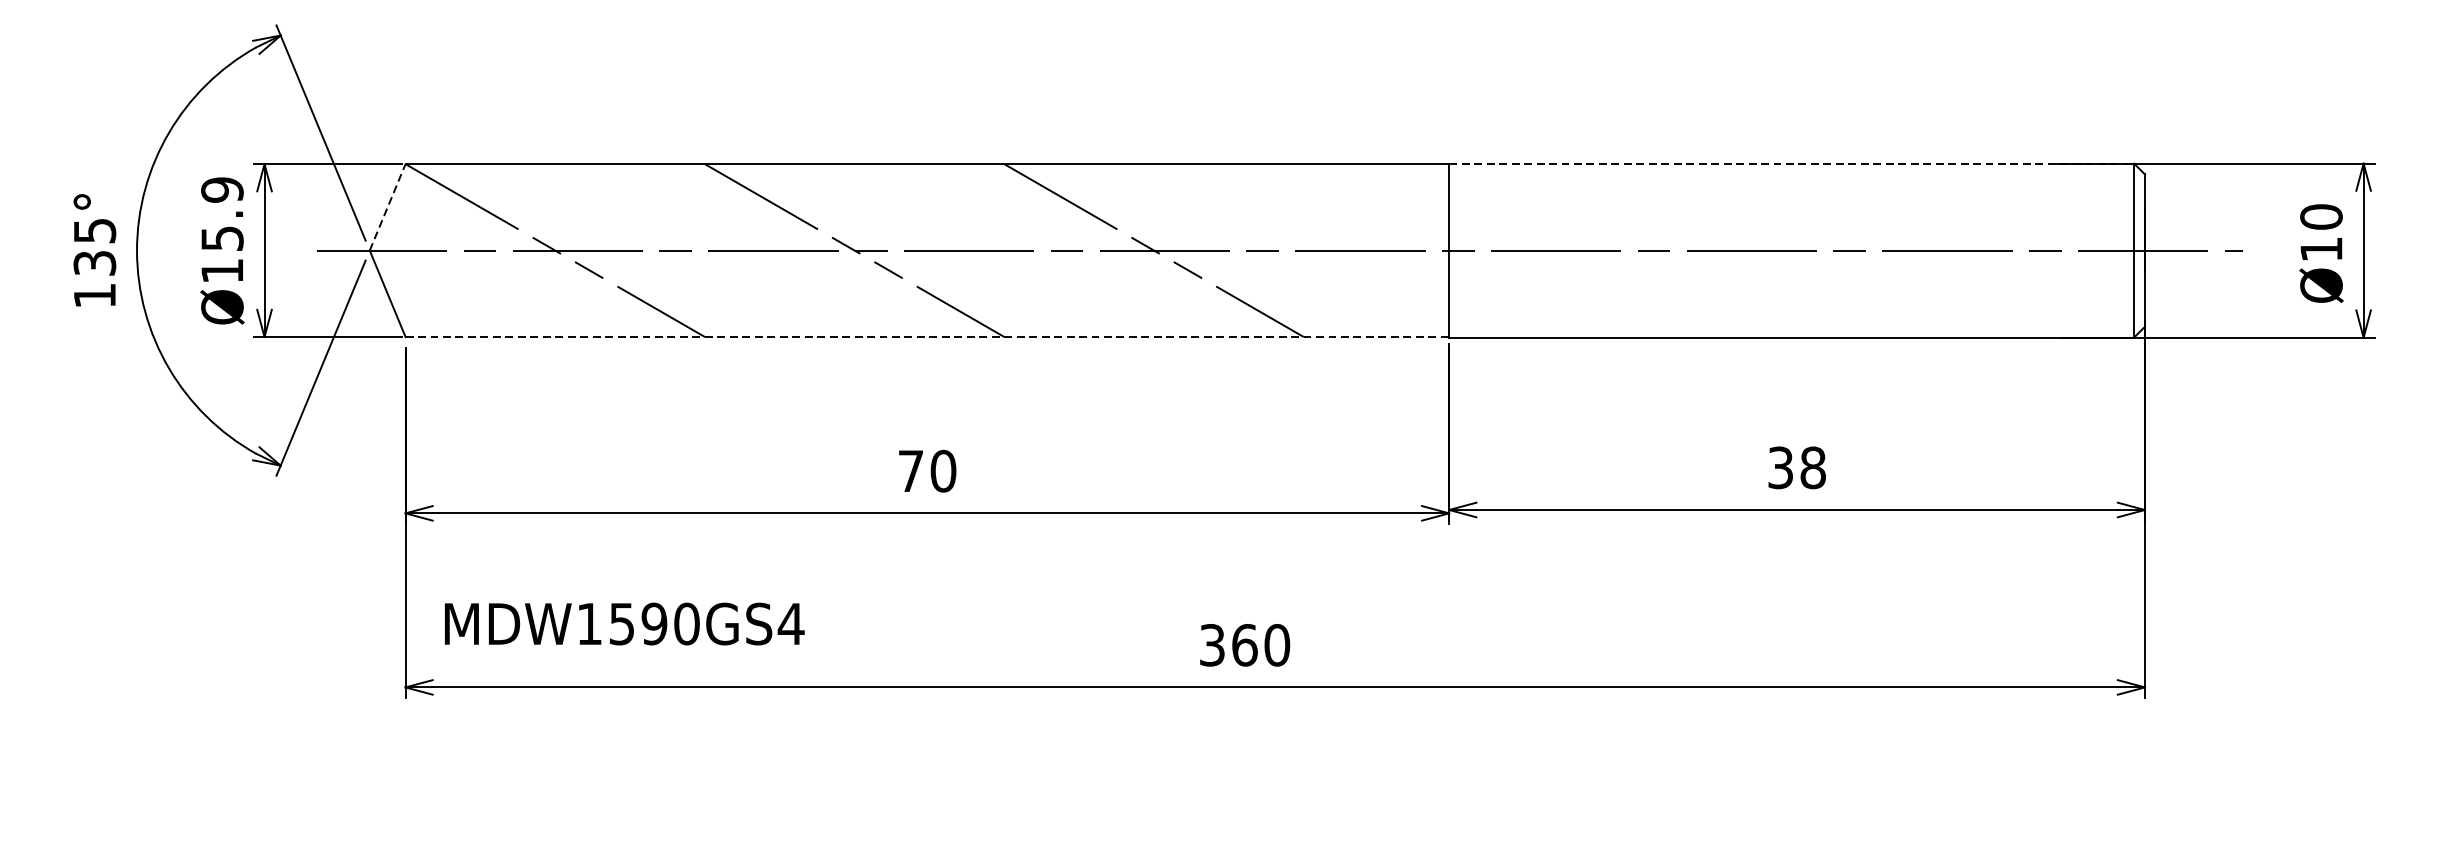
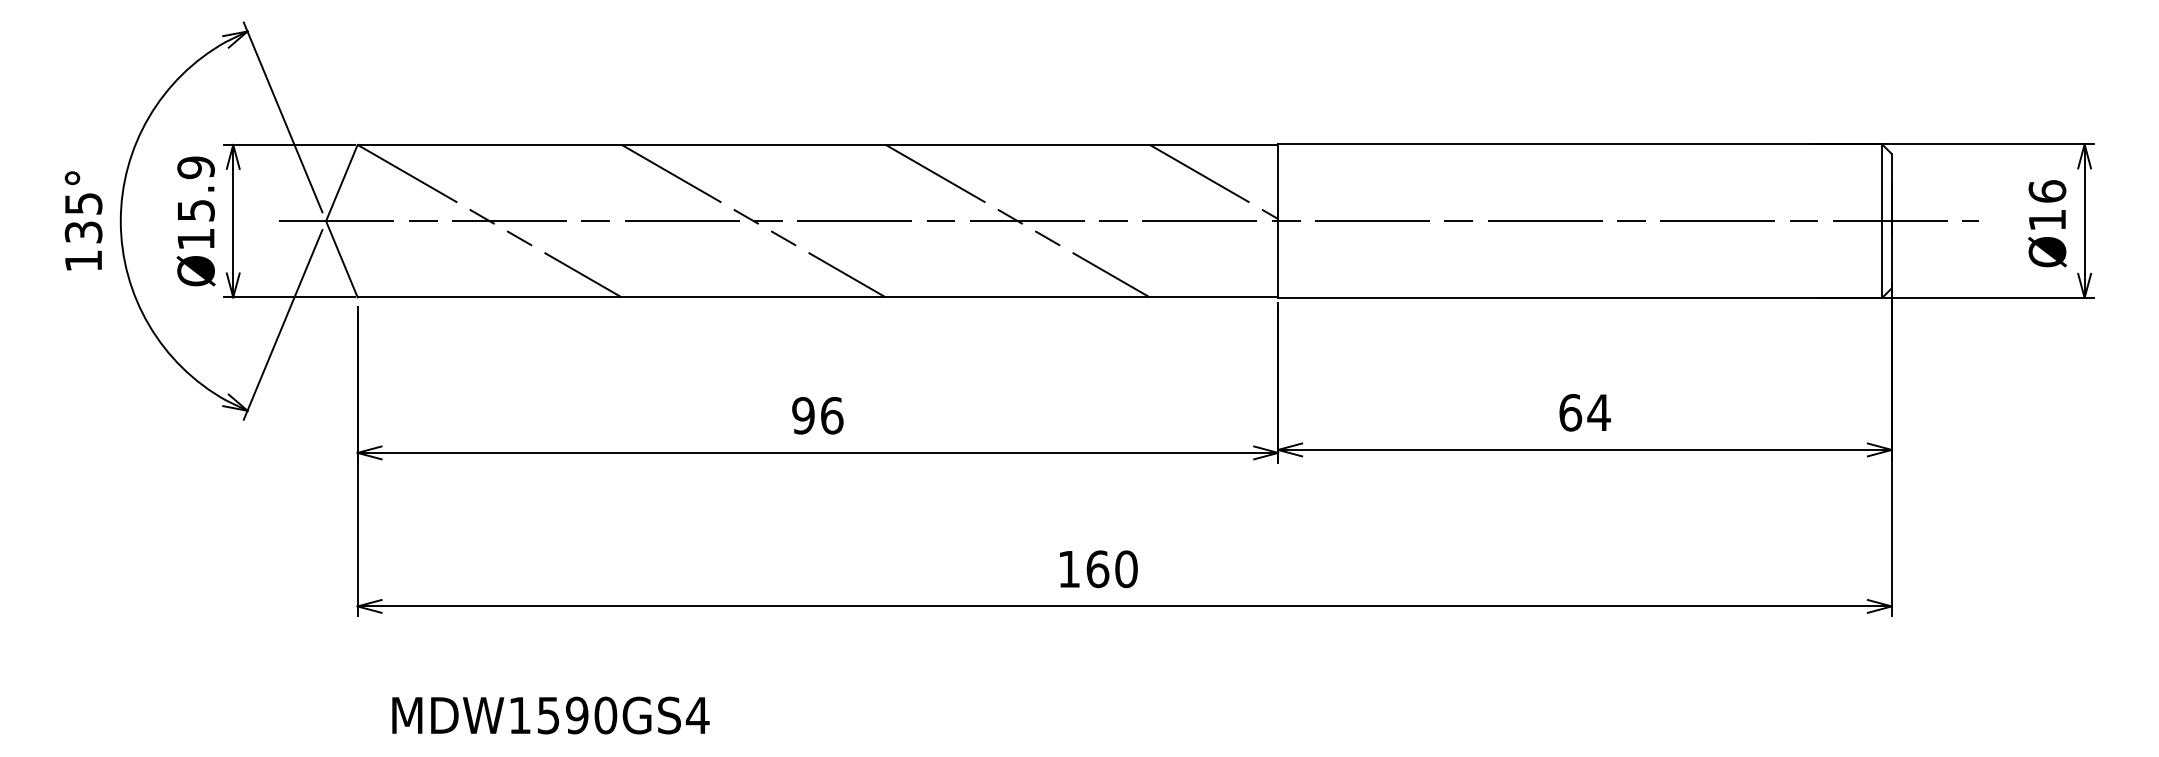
line: (1792, 163) -> (1580, 144), dashed -> solid
line: (1375, 205) -> (1213, 181), added
line: (388, 206) -> (342, 182), dashed -> solid
text: (2321, 216) -> (2047, 191), Ø10 -> Ø16
line: (928, 337) -> (818, 297), dashed -> solid
text: (1796, 467) -> (1584, 412), 38 -> 64
text: (926, 470) -> (817, 415), 70 -> 96
text: (624, 624) -> (550, 715), moved
text: (1211, 645) -> (1068, 569), 360 -> 160

